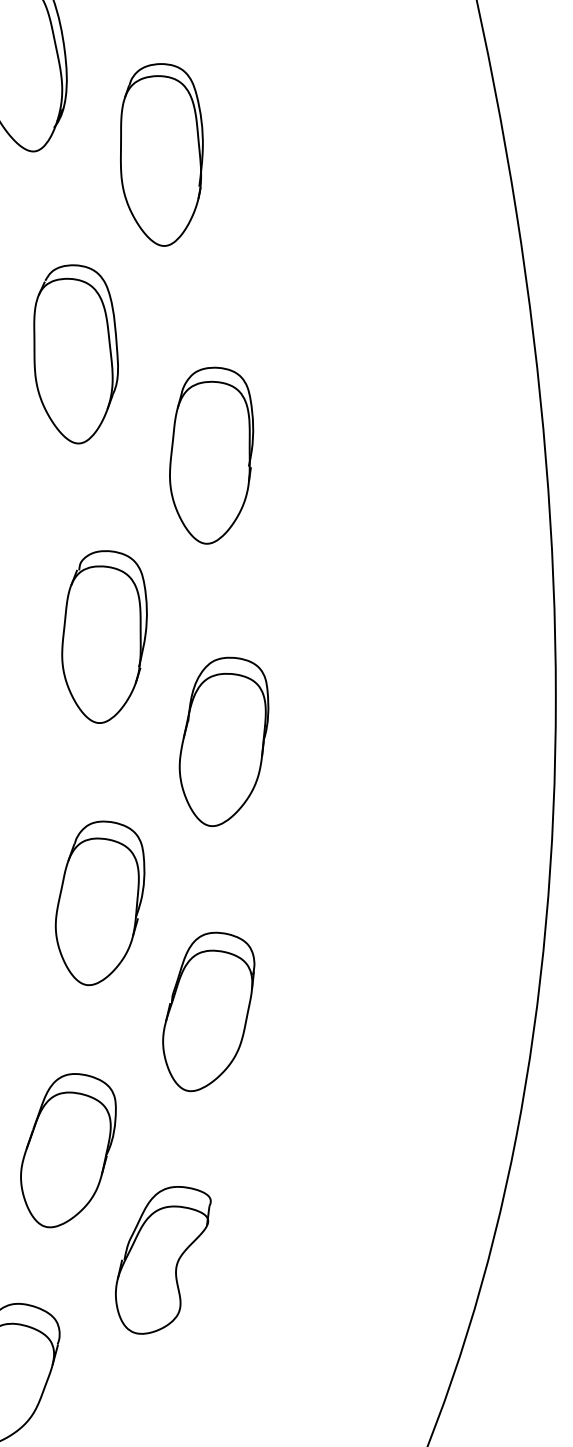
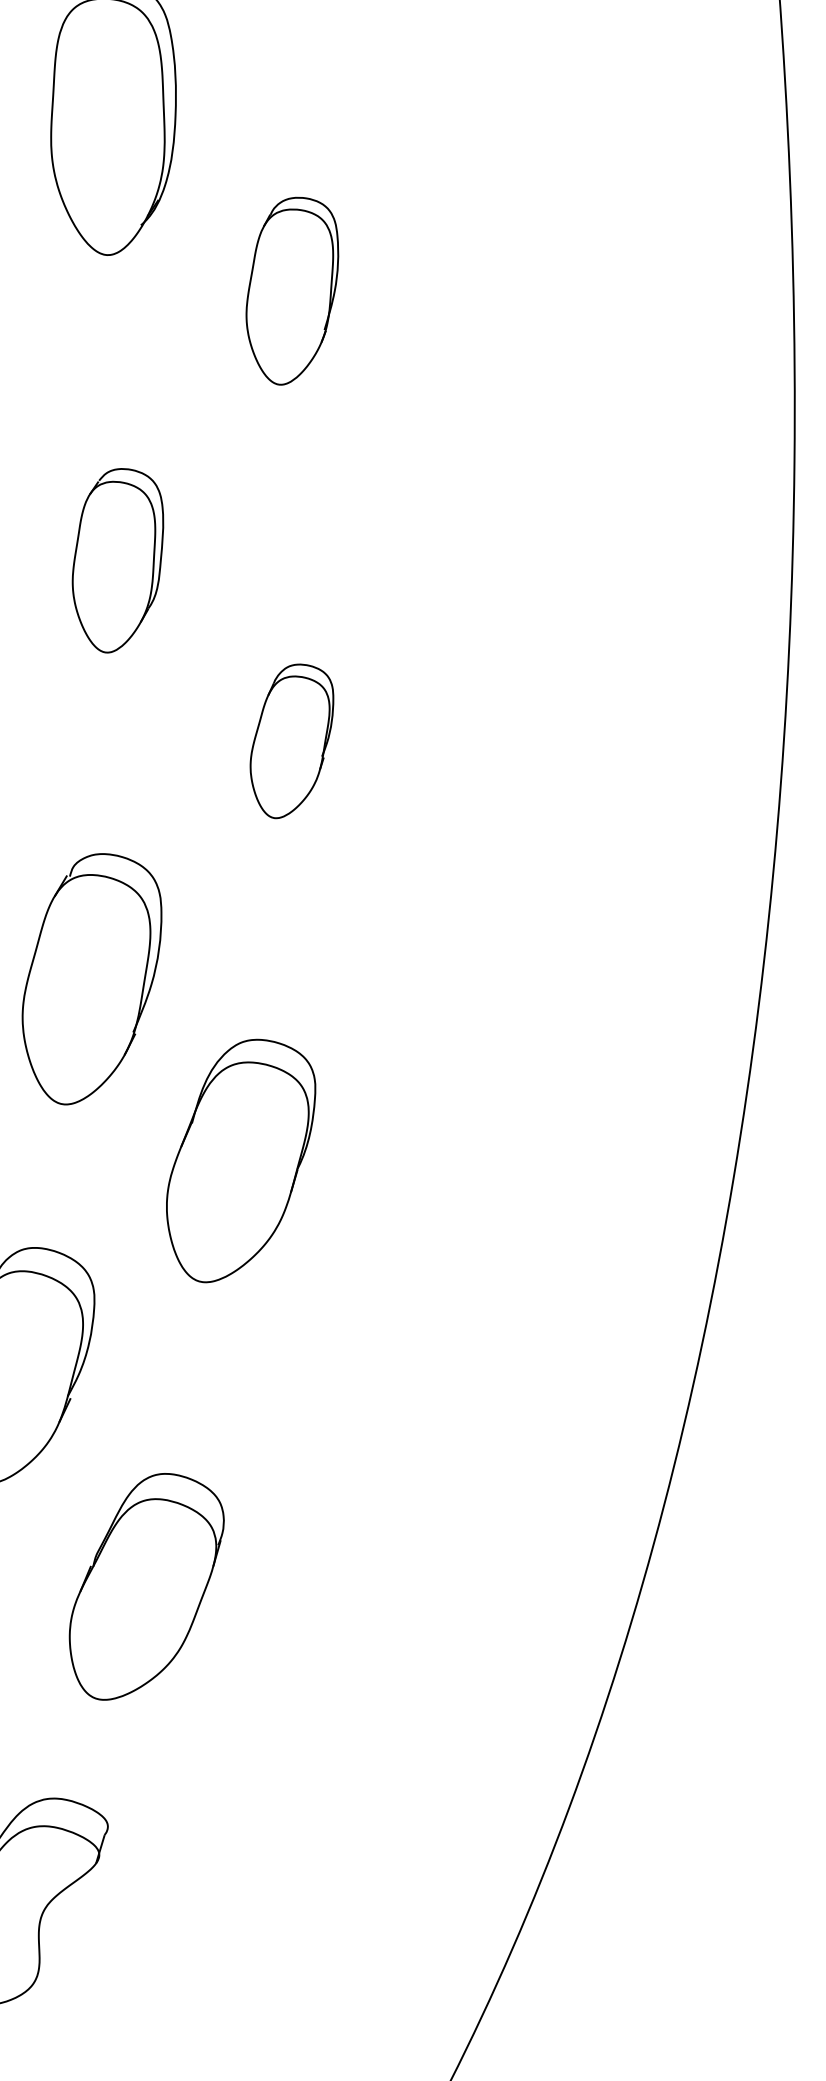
part: (161, 154) -> (291, 290), size x0.7
part: (75, 354) -> (117, 561), size x0.7
part: (211, 455) -> (290, 741), size x0.6
part: (208, 1011) -> (144, 1587), moved

